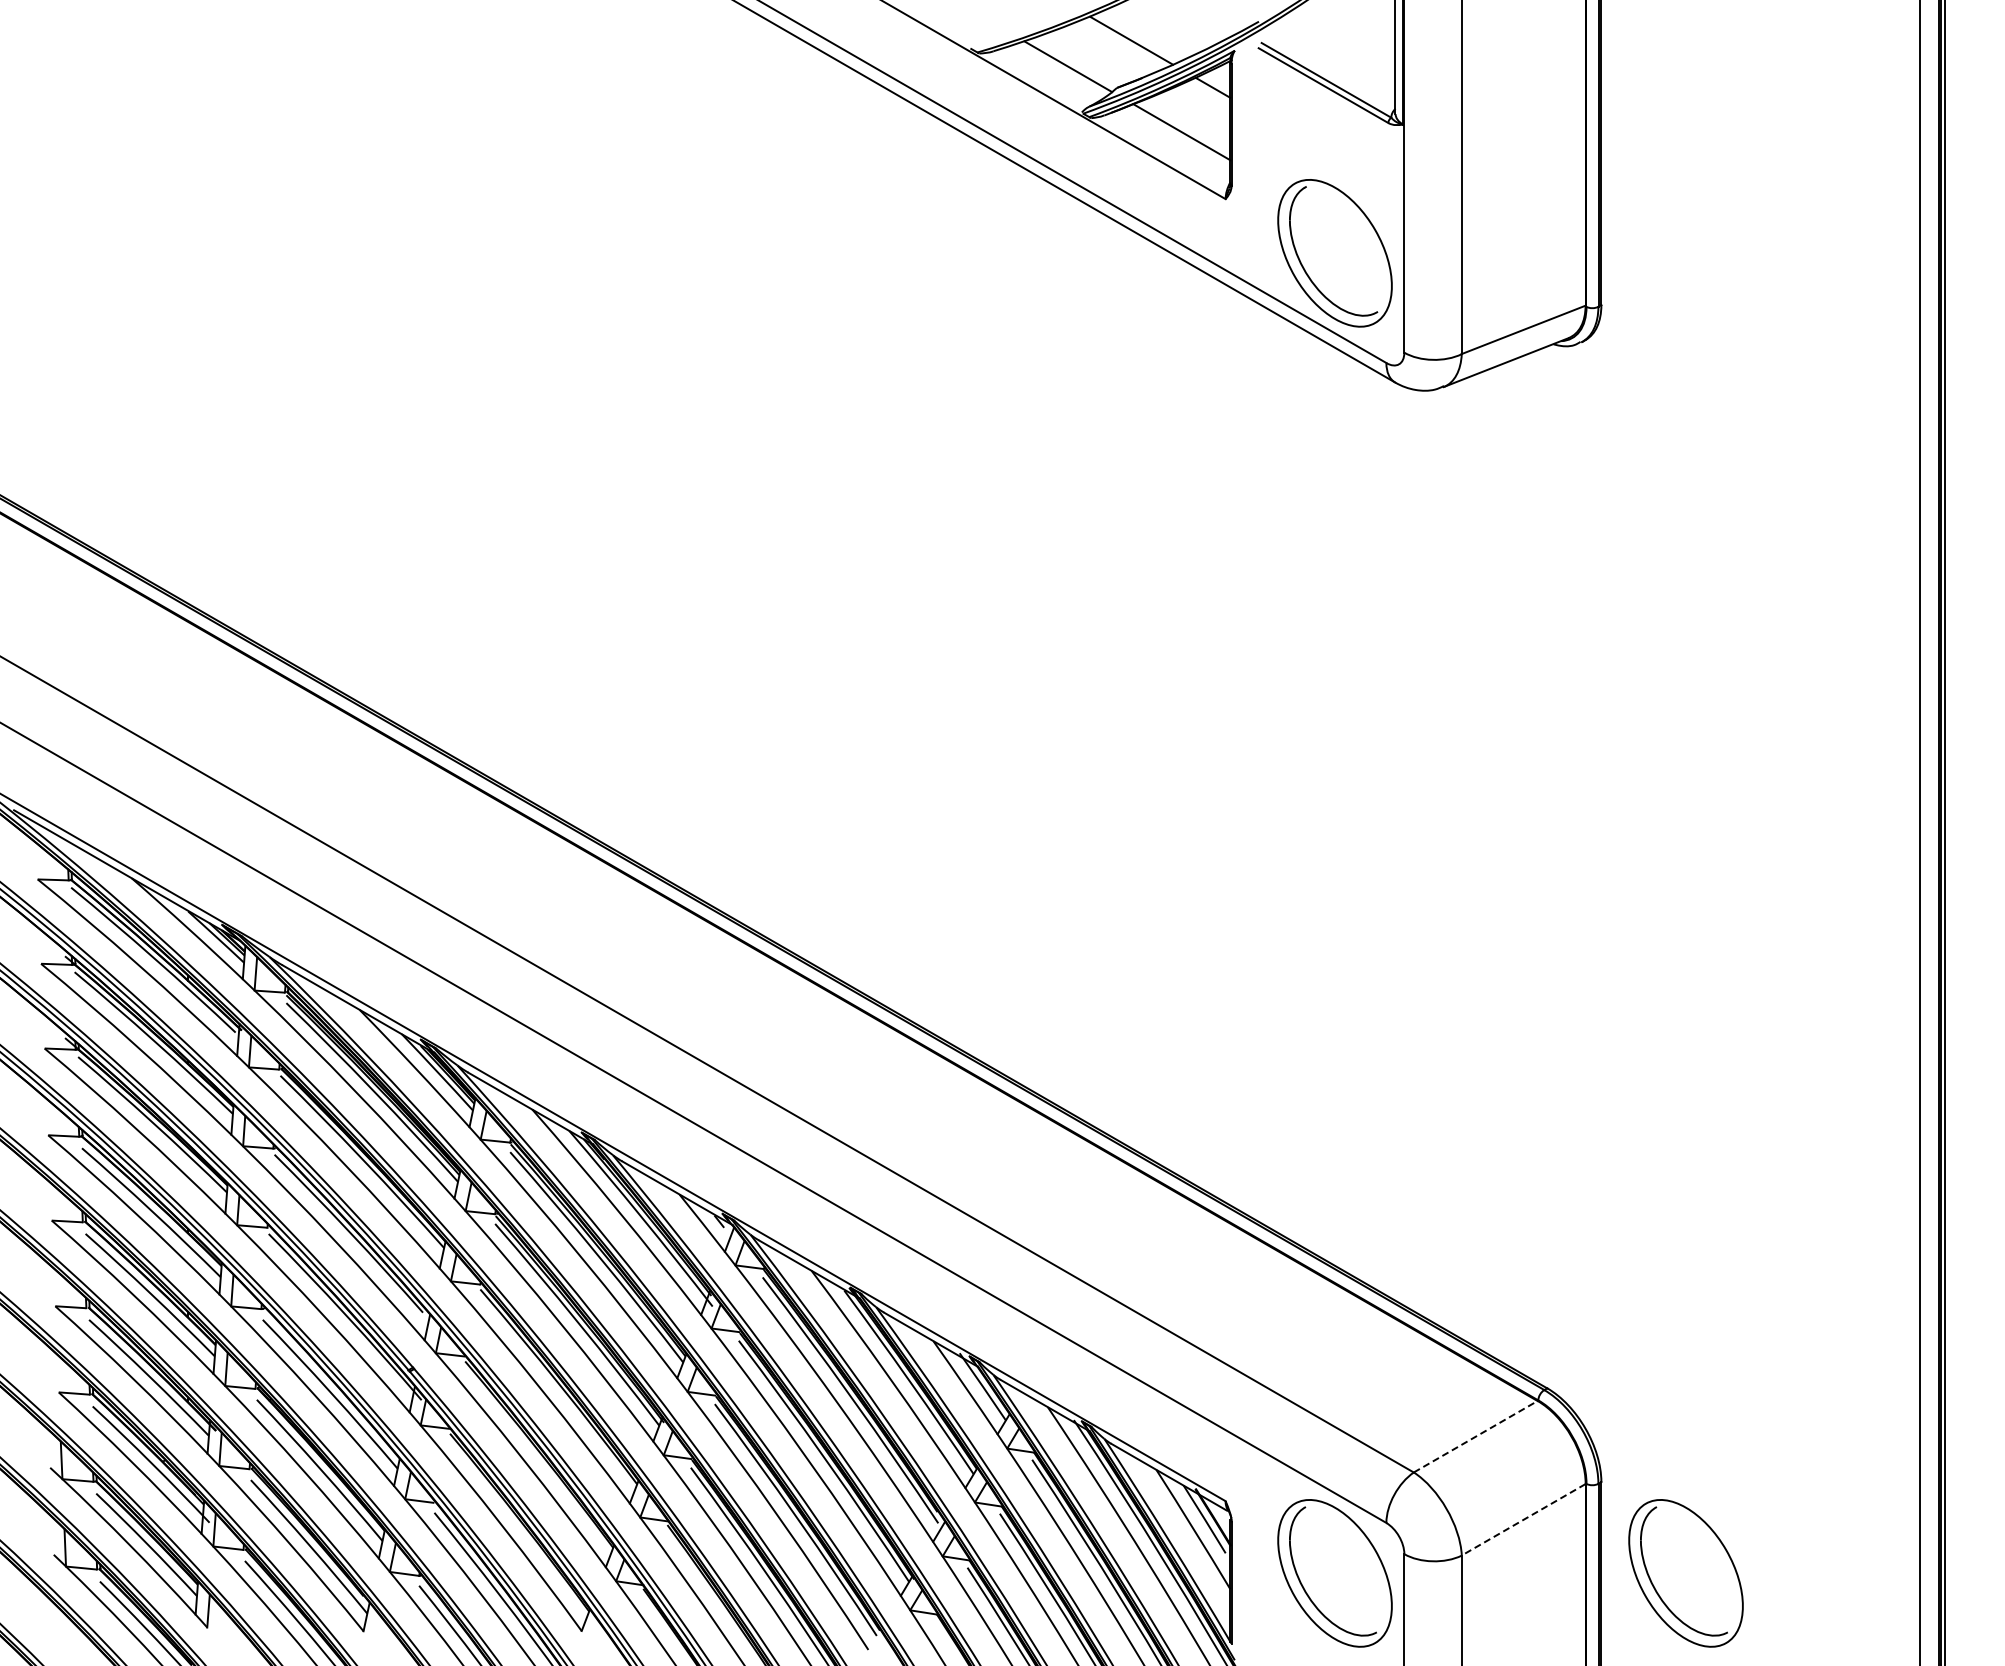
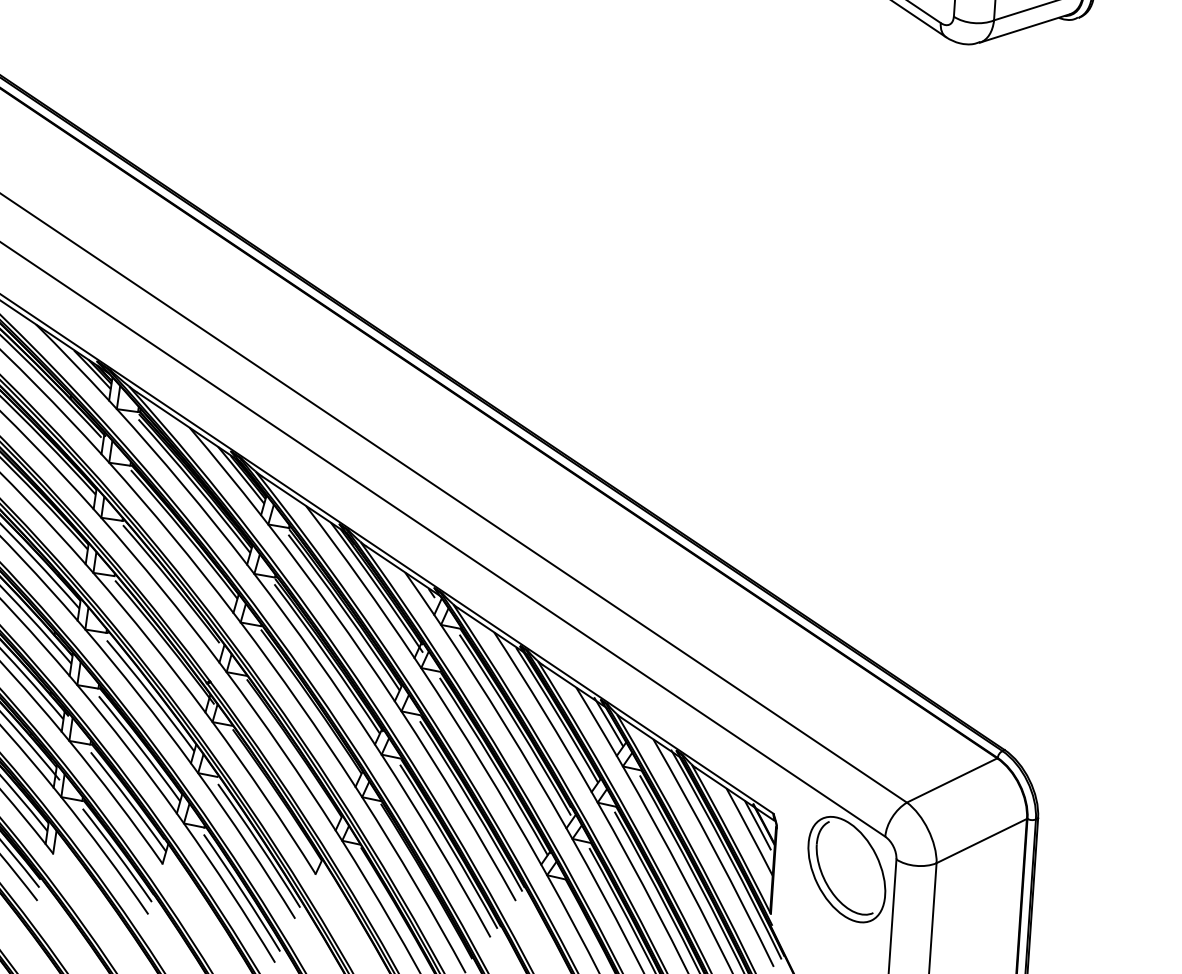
line: (1476, 1436) -> (952, 780), dashed -> solid
line: (1523, 1520) -> (981, 841), dashed -> solid
part: (1685, 1573) -> (1092, 886), removed

